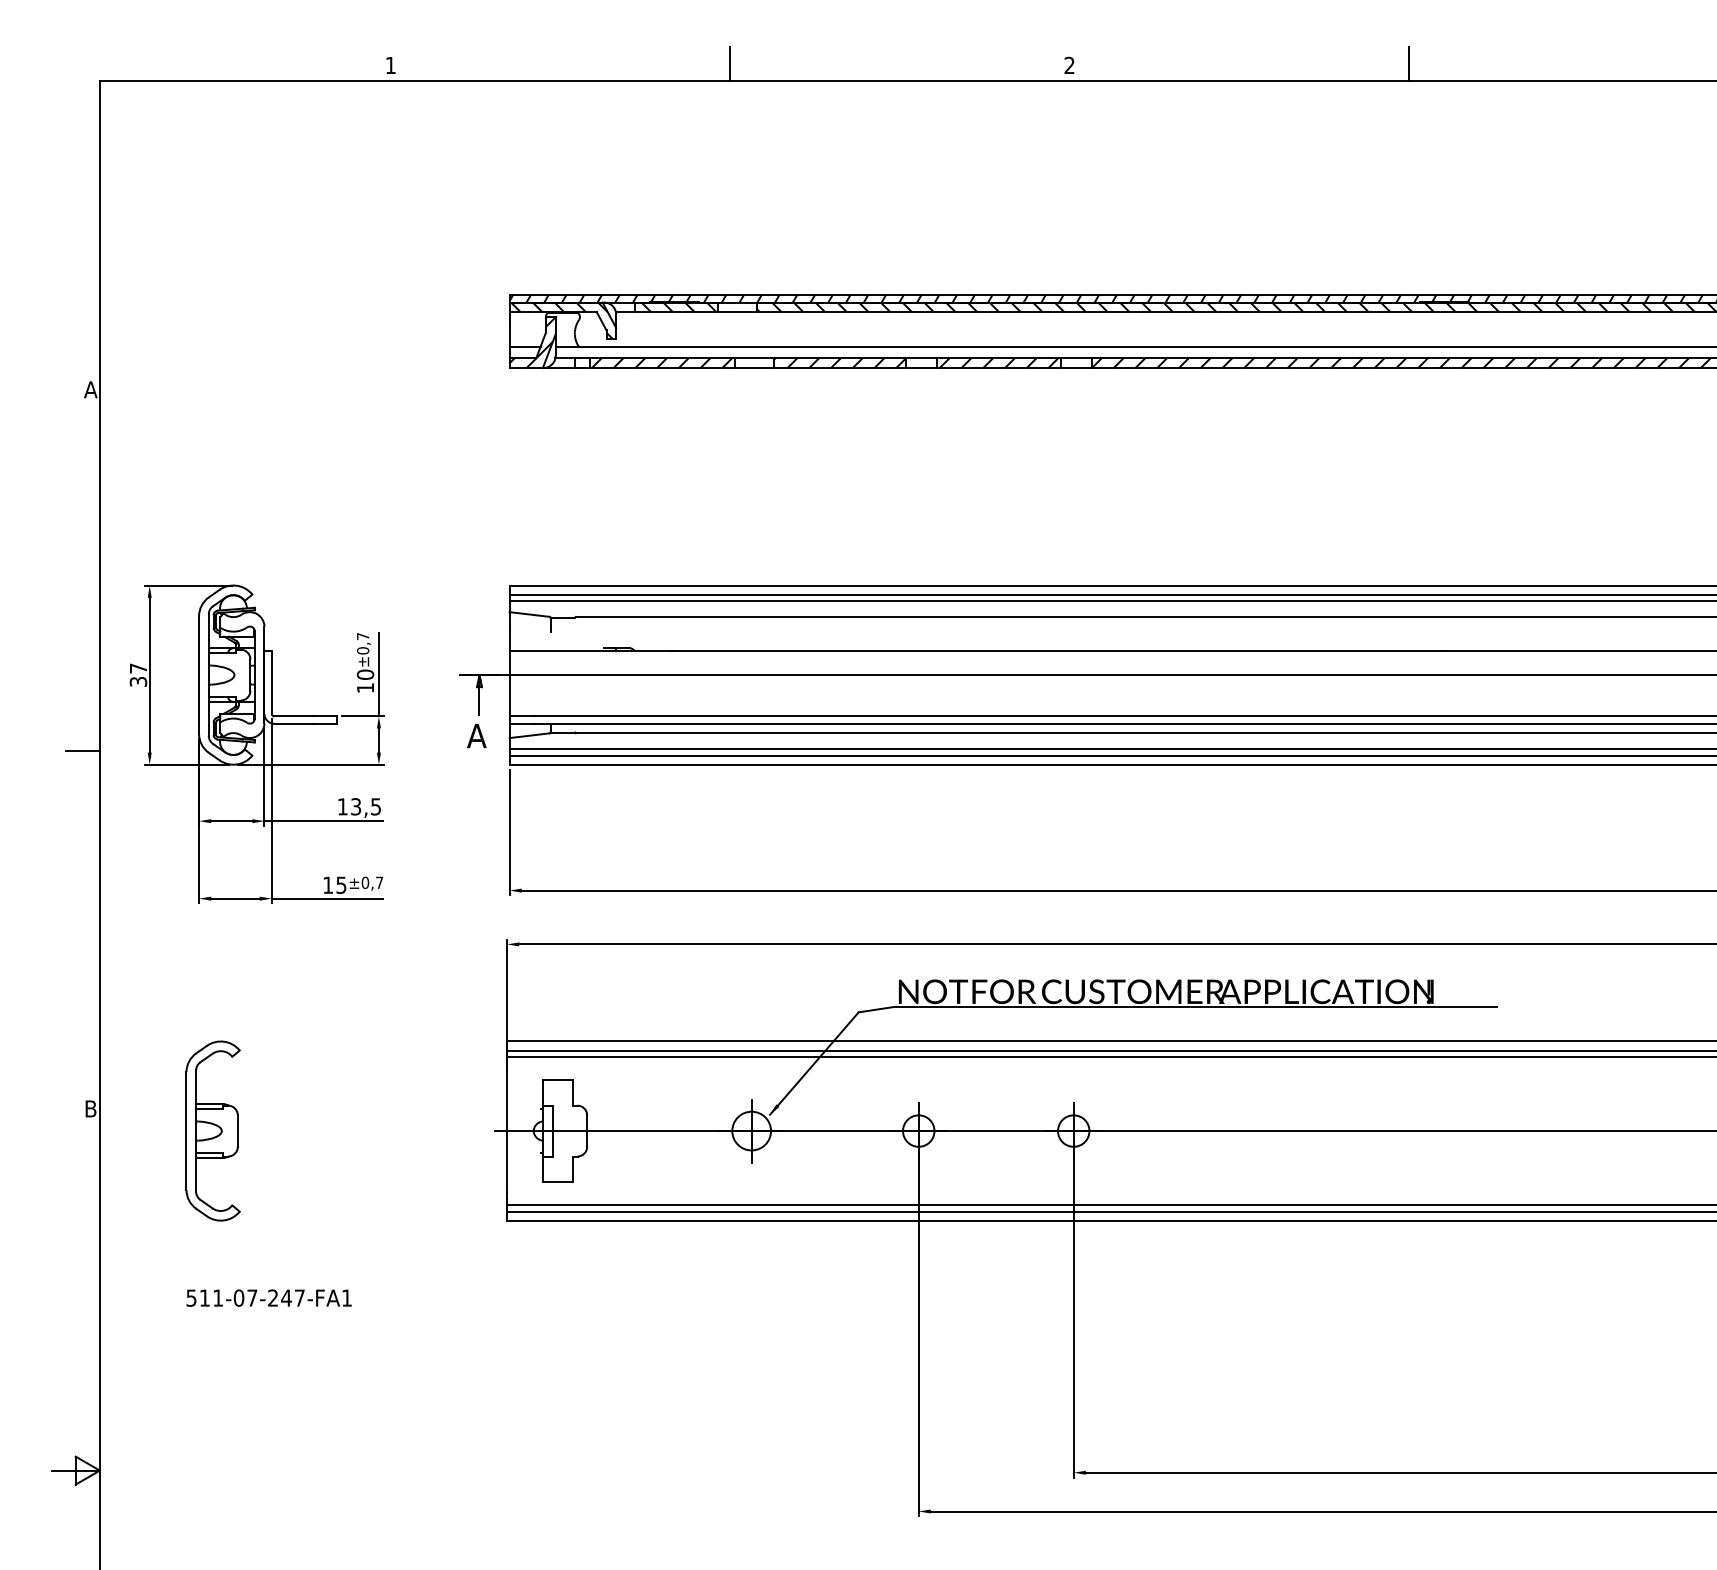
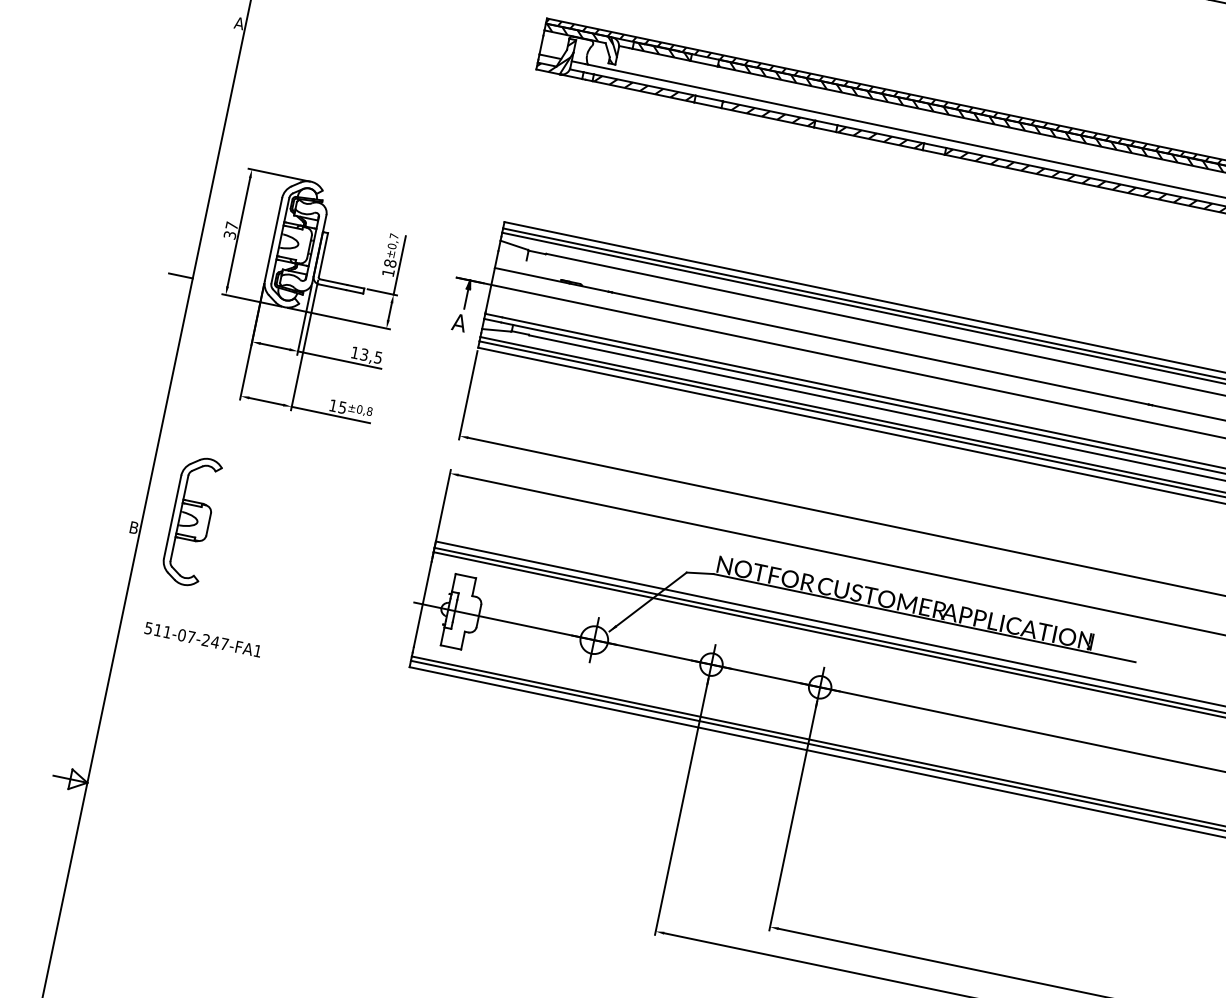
text: (365, 674) -> (390, 263), 10 -> 18
text: (379, 882) -> (369, 411), ±0,7 -> ±0,8
part: (212, 1130) -> (191, 520), moved
text: (268, 1297) -> (202, 639), moved

